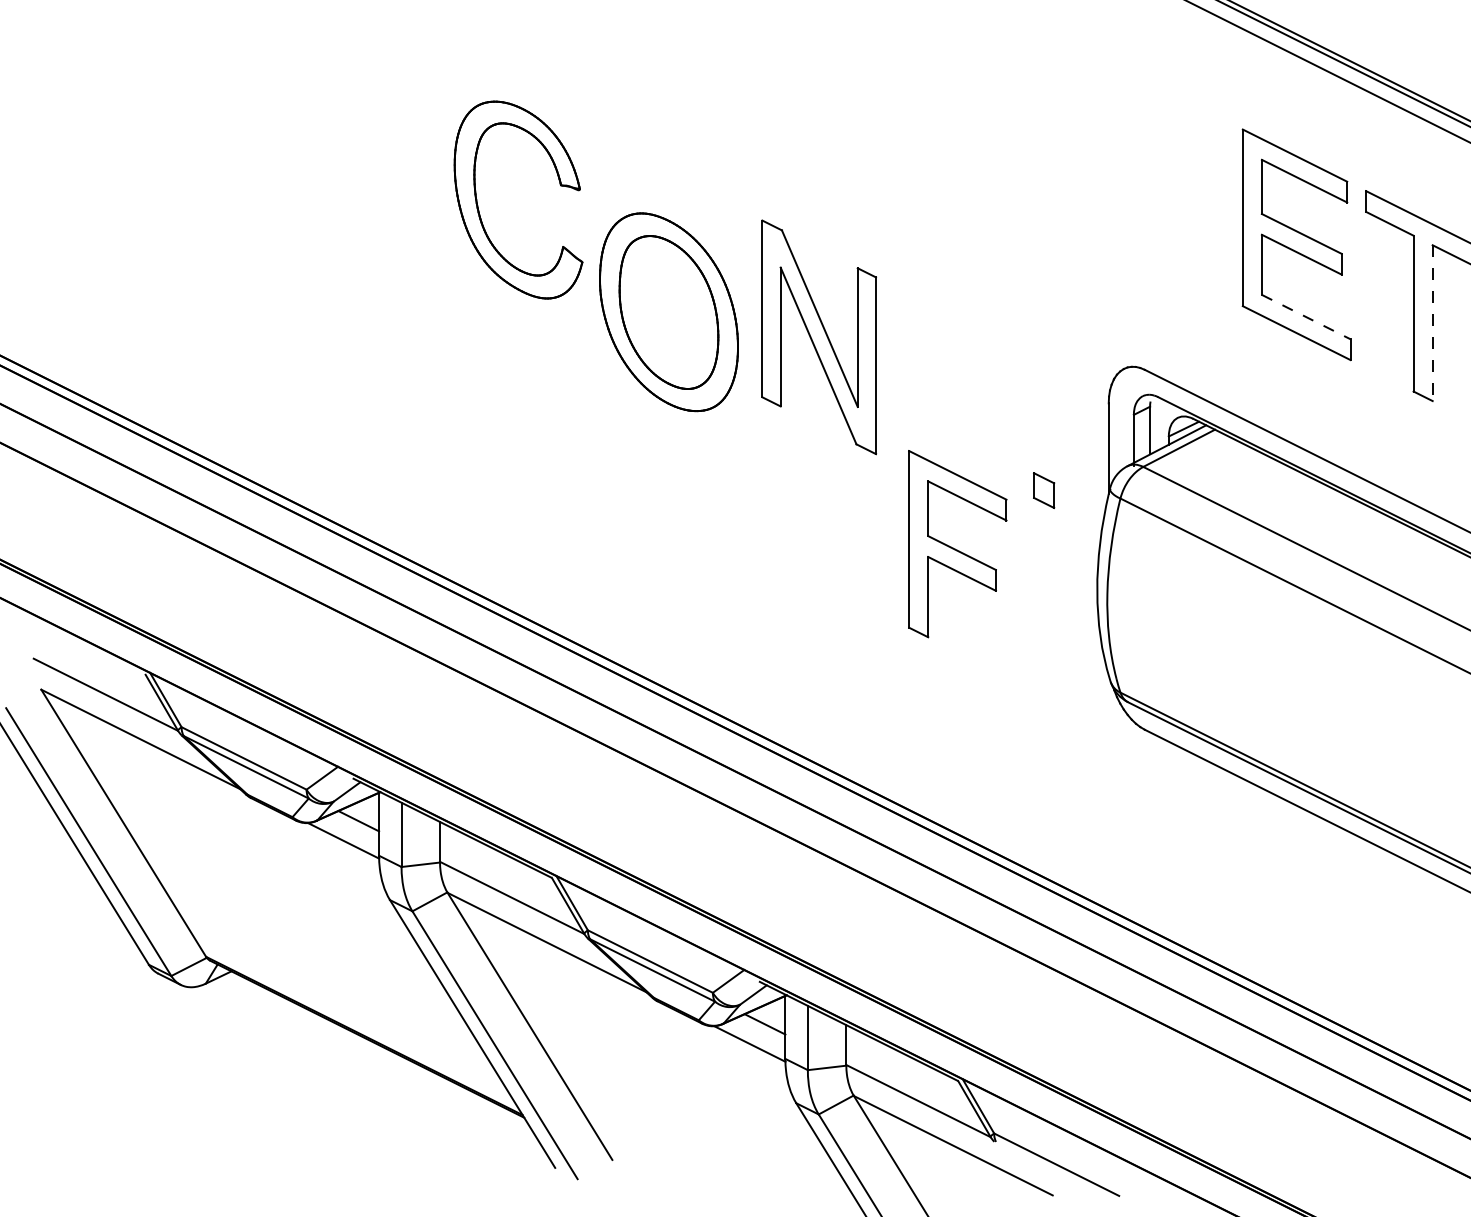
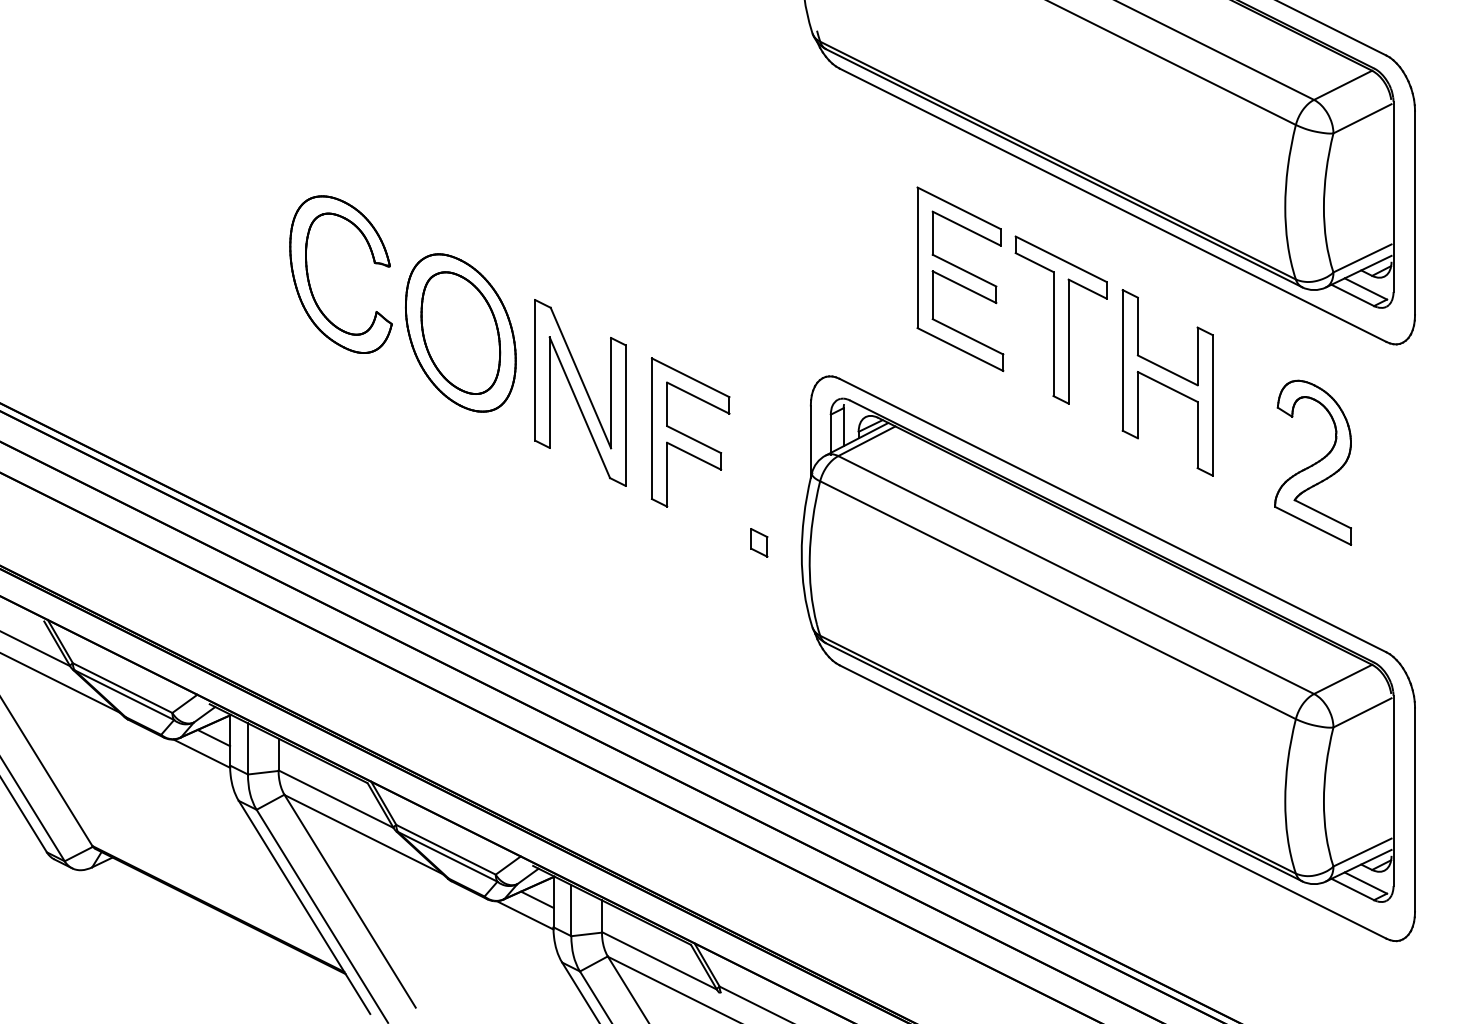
part: (480, 211) -> (310, 283), moved
line: (1306, 317) -> (968, 337), dashed -> solid
line: (1432, 324) -> (1068, 342), dashed -> solid
part: (819, 336) -> (580, 392), moved
part: (1044, 490) -> (759, 542), moved
part: (957, 544) -> (690, 432), moved

